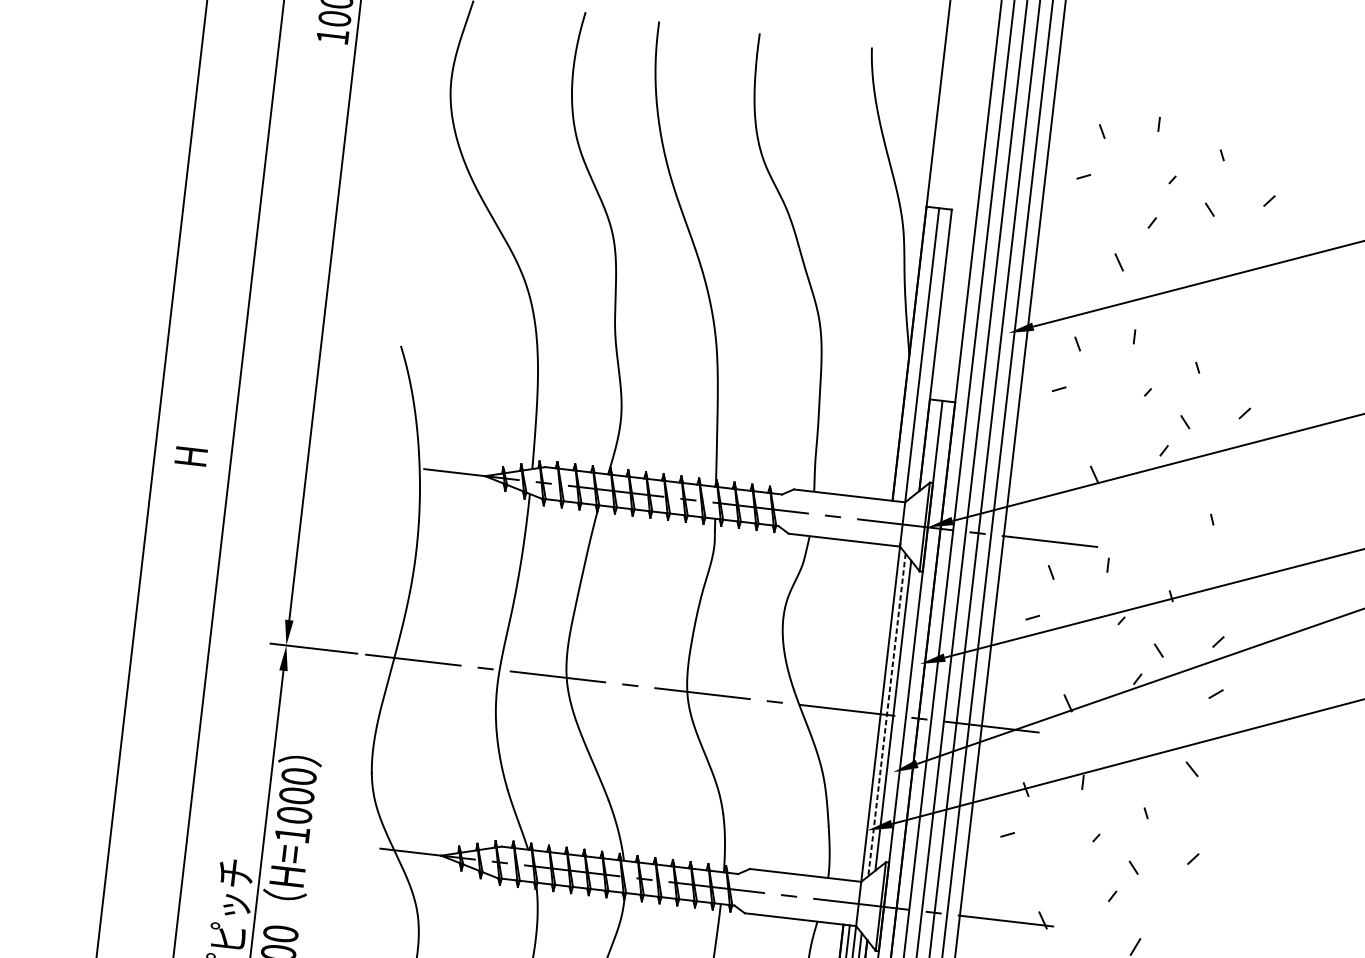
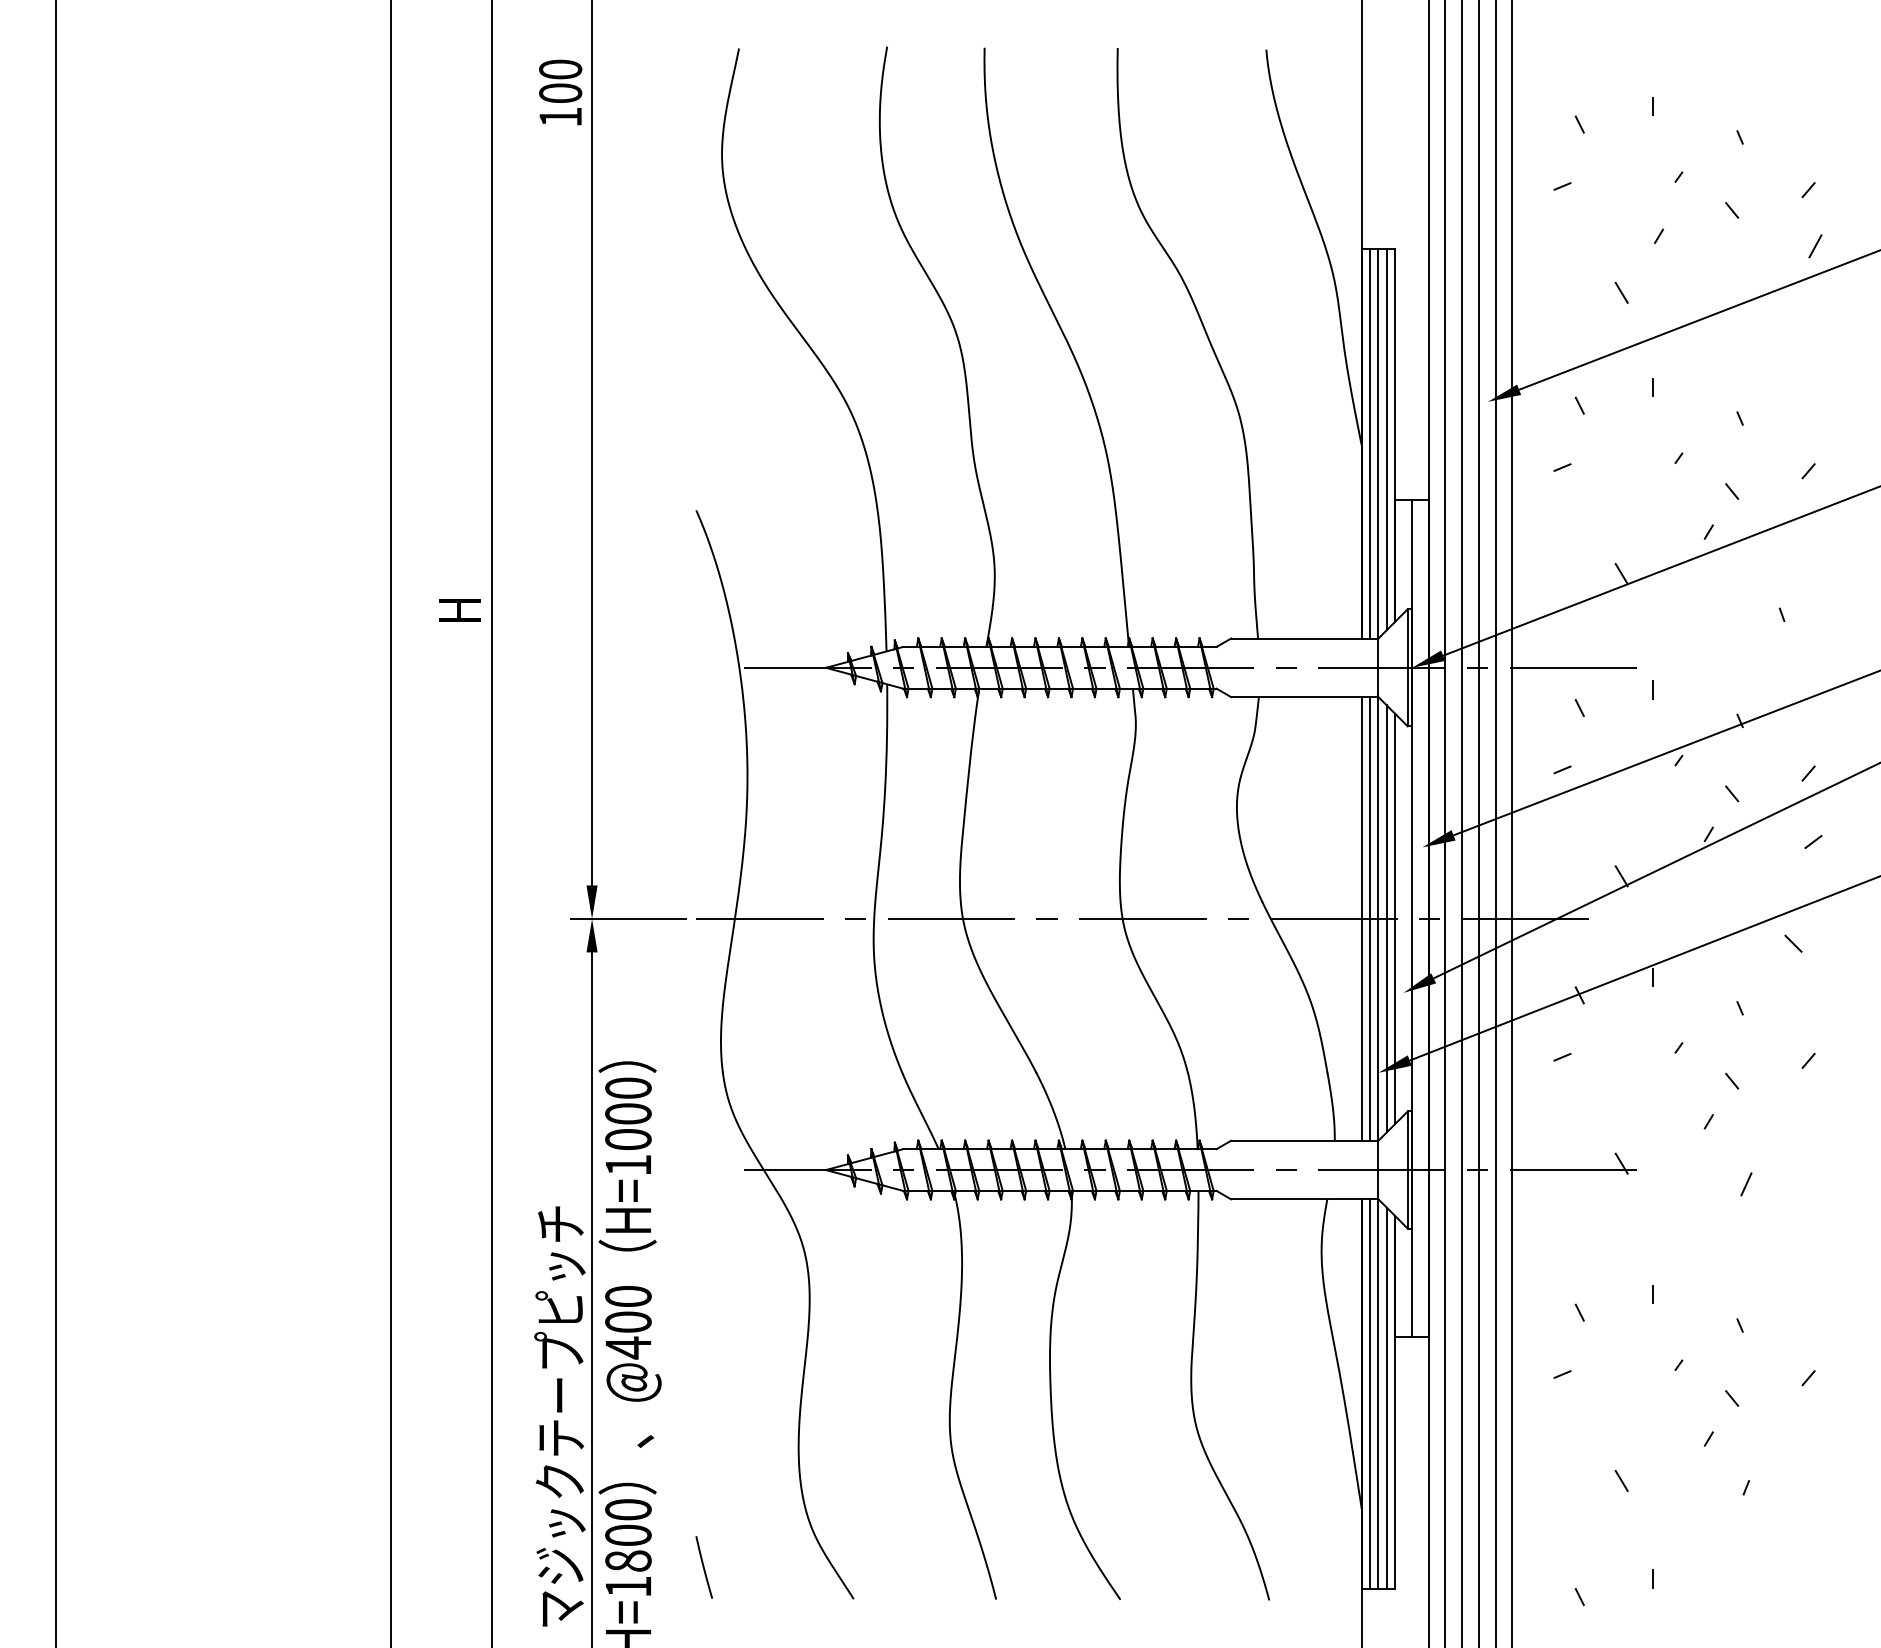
line: (1269, 244) -> (1815, 246), added
line: (928, 352) -> (1386, 439), added
line: (916, 354) -> (1370, 443), added
text: (190, 456) -> (459, 610), moved
line: (867, 712) -> (1361, 918), added
line: (874, 713) -> (1370, 918), added
line: (886, 715) -> (1386, 919), dashed -> solid

